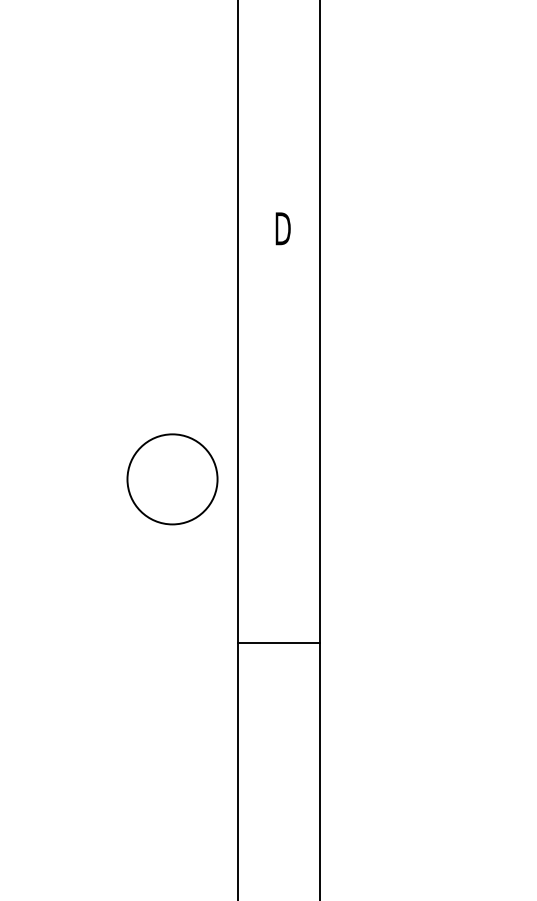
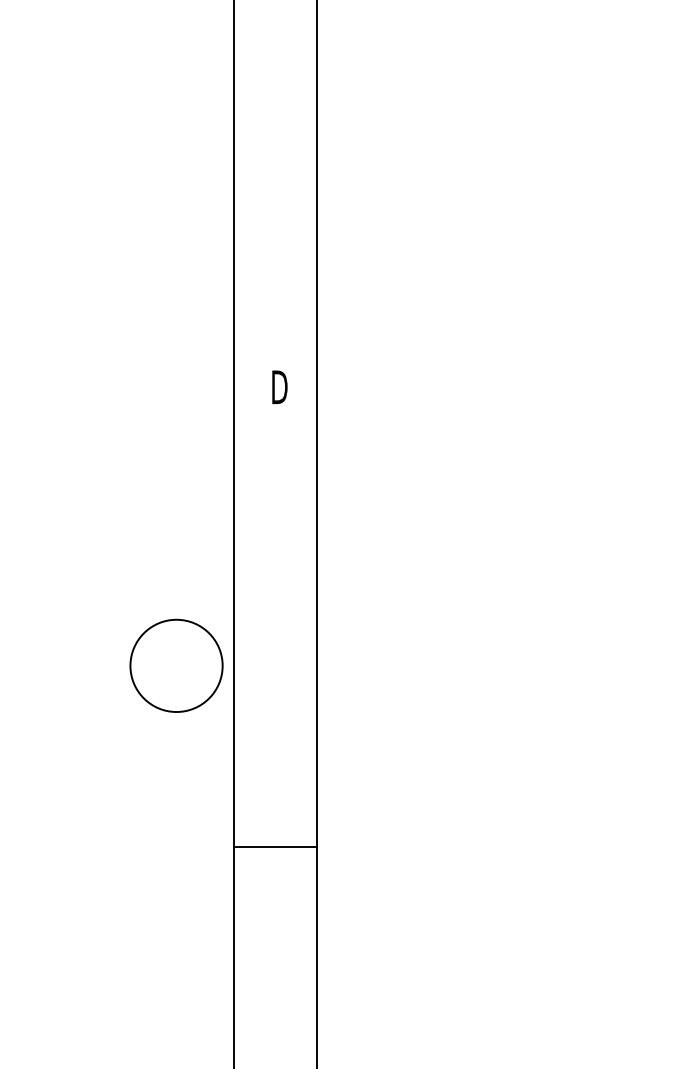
circle: (172, 479) -> (176, 665), moved
line: (278, 643) -> (275, 846), moved

